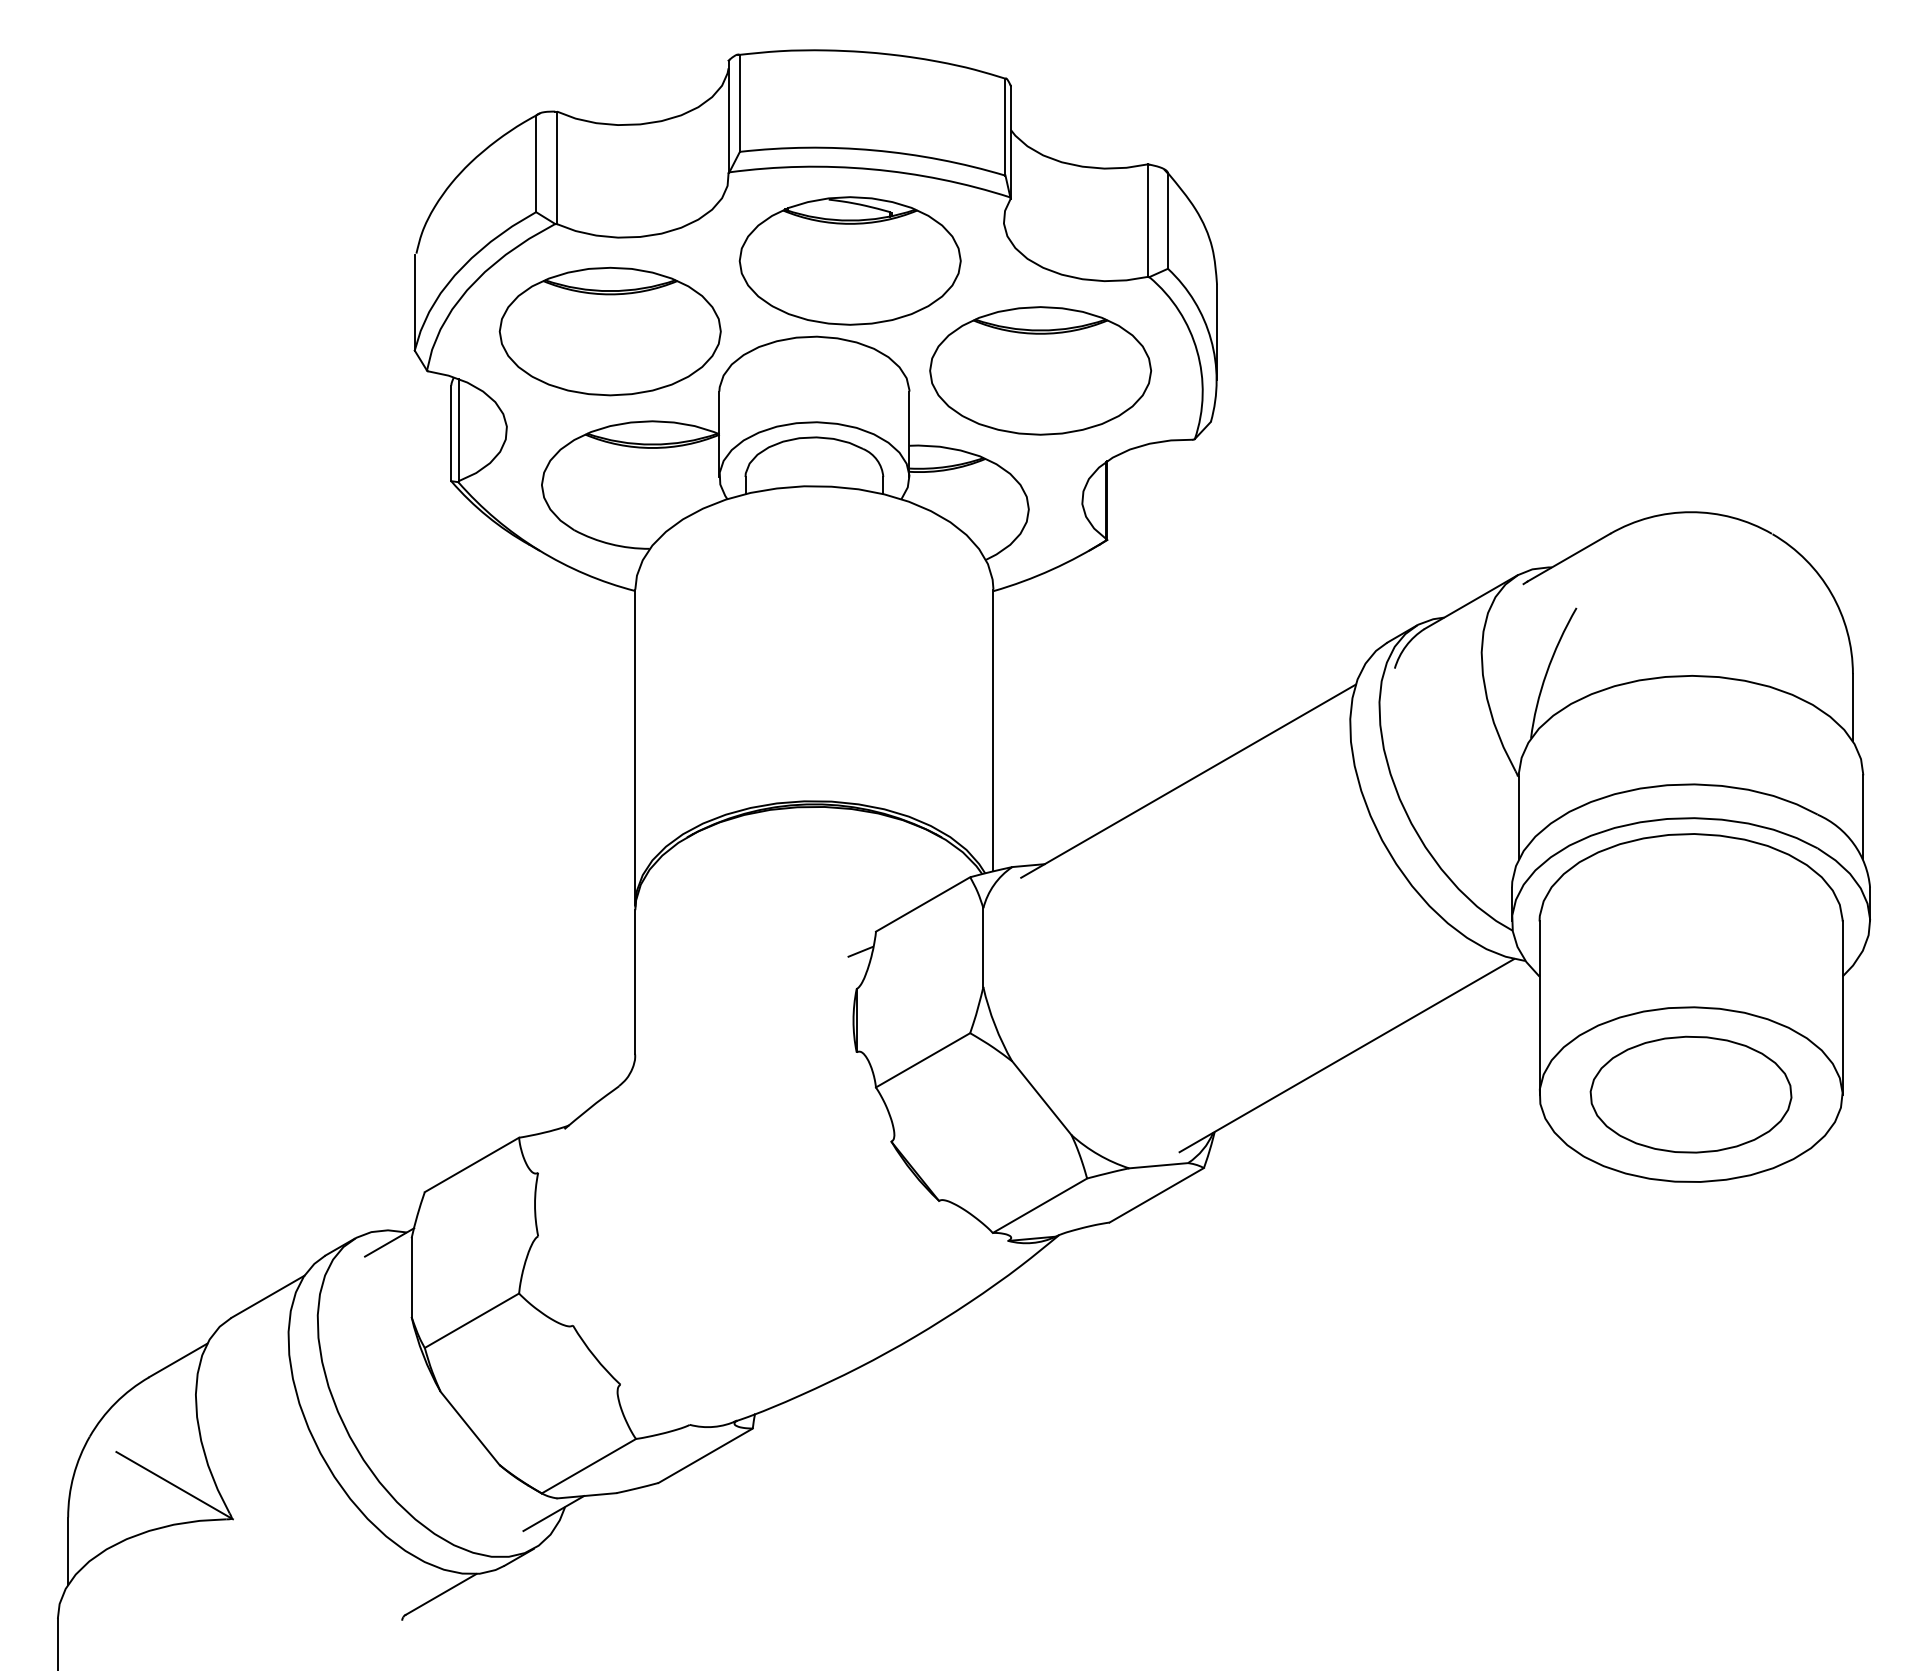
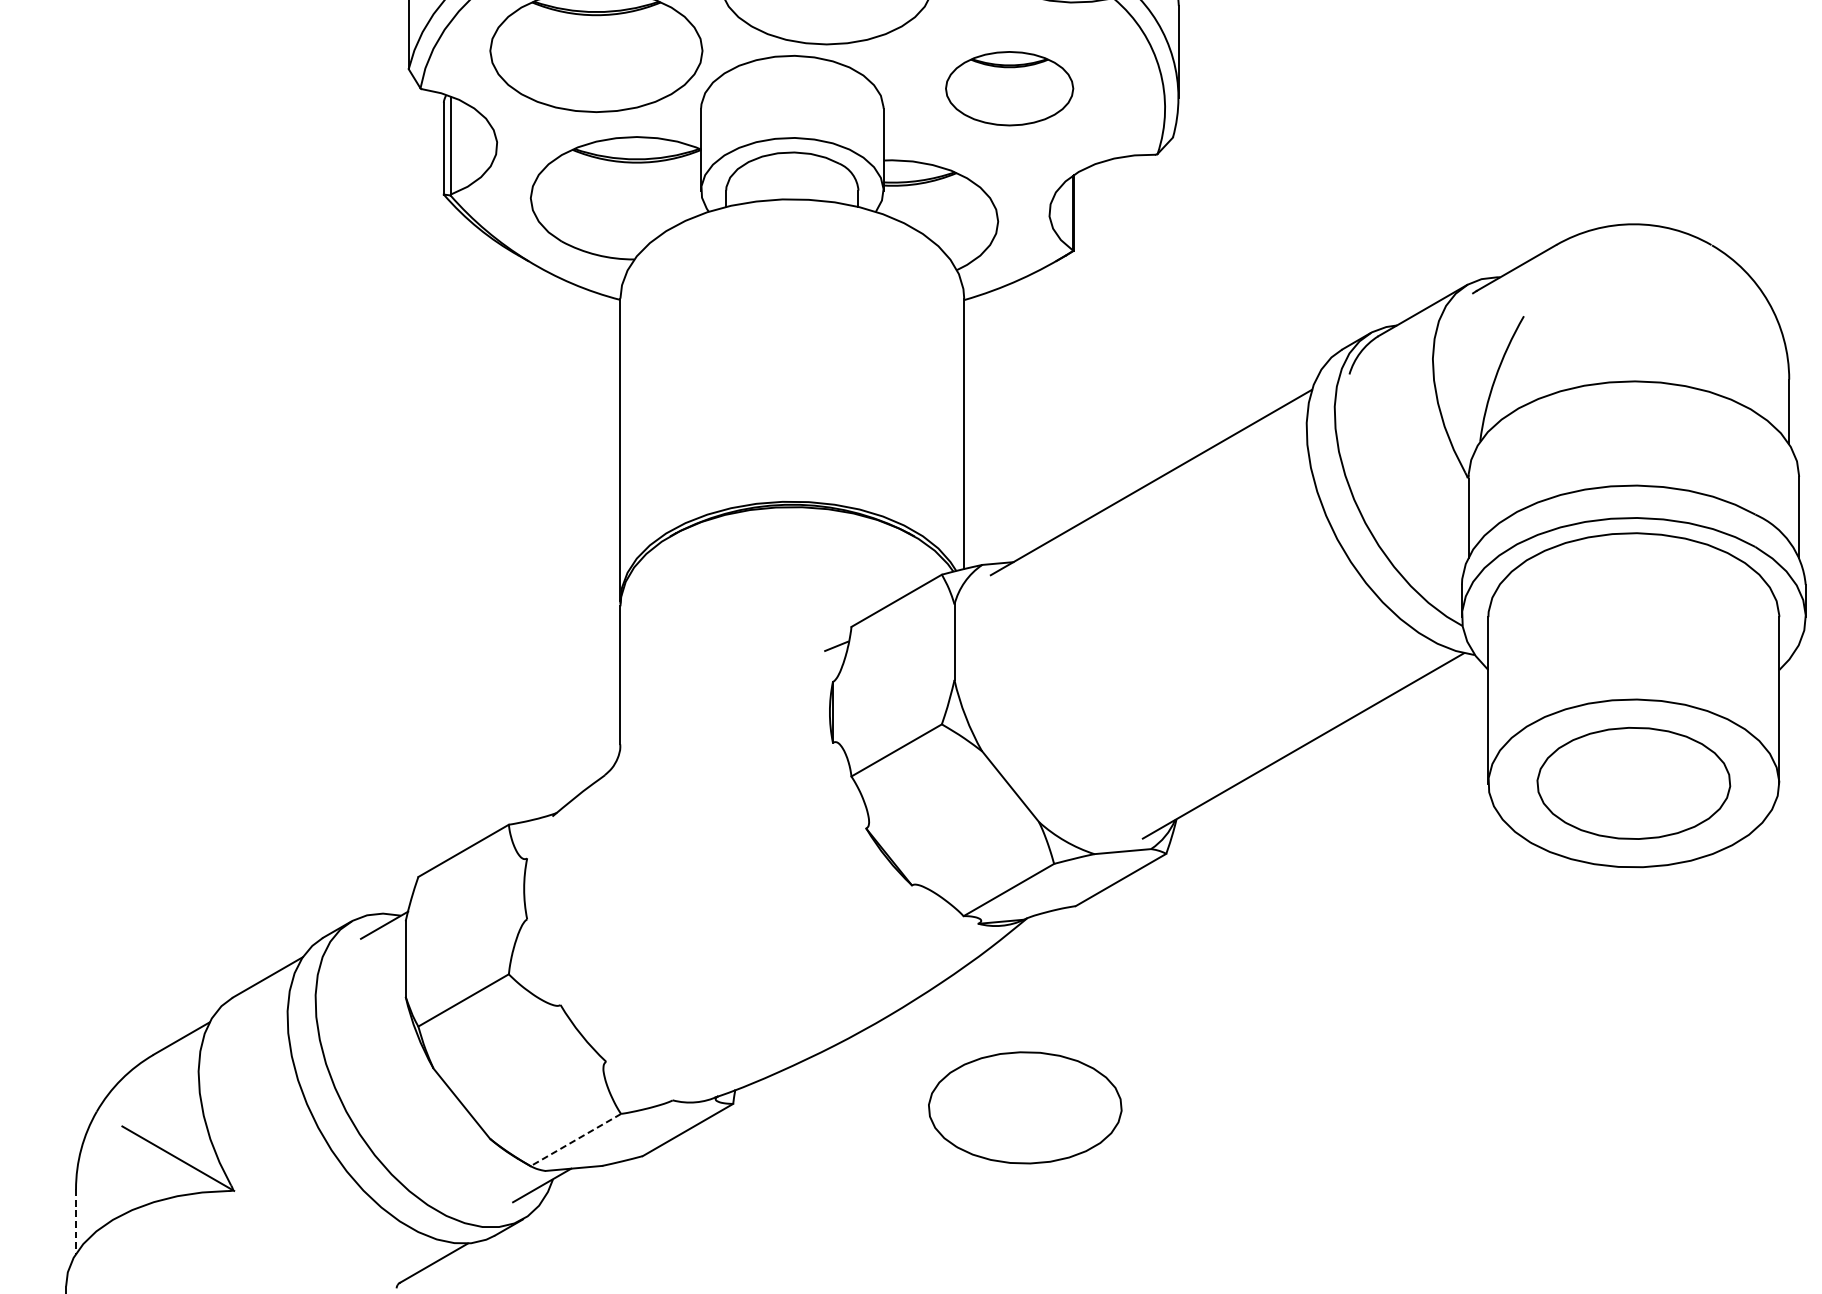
part: (1040, 370) -> (1009, 88), size x0.6
part: (1056, 1432) -> (1024, 1107), added
line: (588, 1466) -> (575, 1140), solid -> dashed
line: (68, 1551) -> (76, 1221), solid -> dashed

